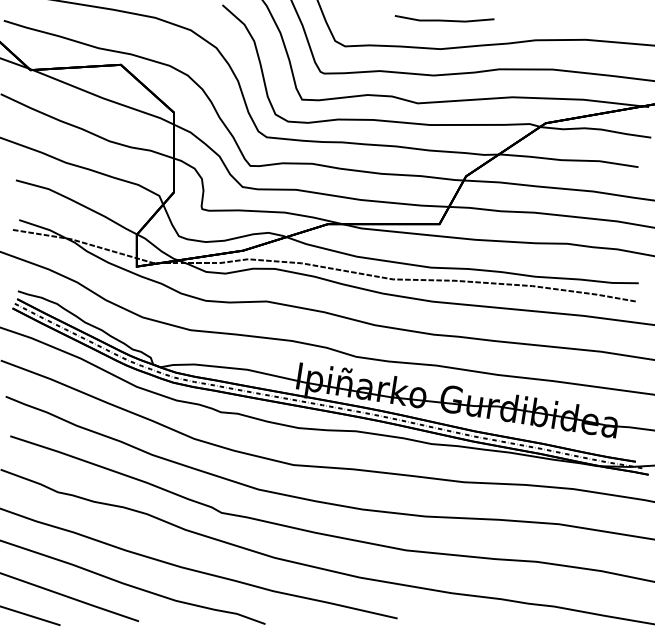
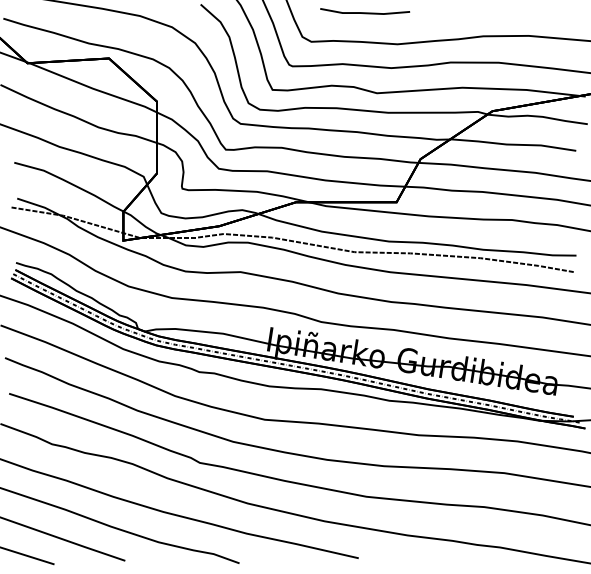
line: (444, 19) -> (365, 12), moved

